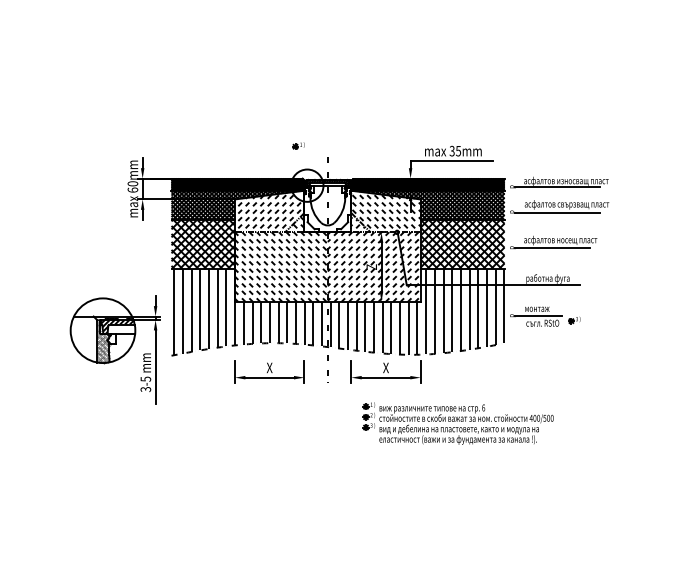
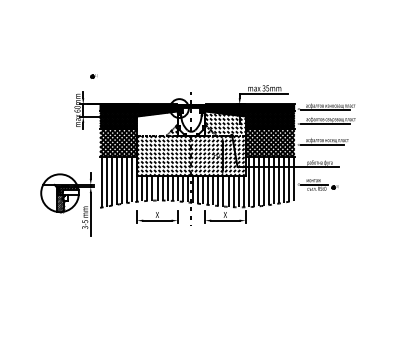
part: (297, 146) -> (93, 76), moved
hatch: (269, 213) -> (157, 124), removed
part: (458, 423) -> (267, 247), removed

